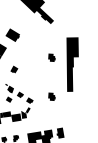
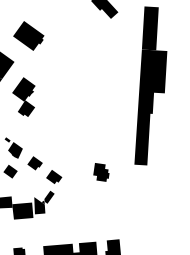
fill: (69, 27) -> (149, 28), added
part: (51, 57) -> (106, 89), removed
fill: (12, 60) -> (24, 89), added

